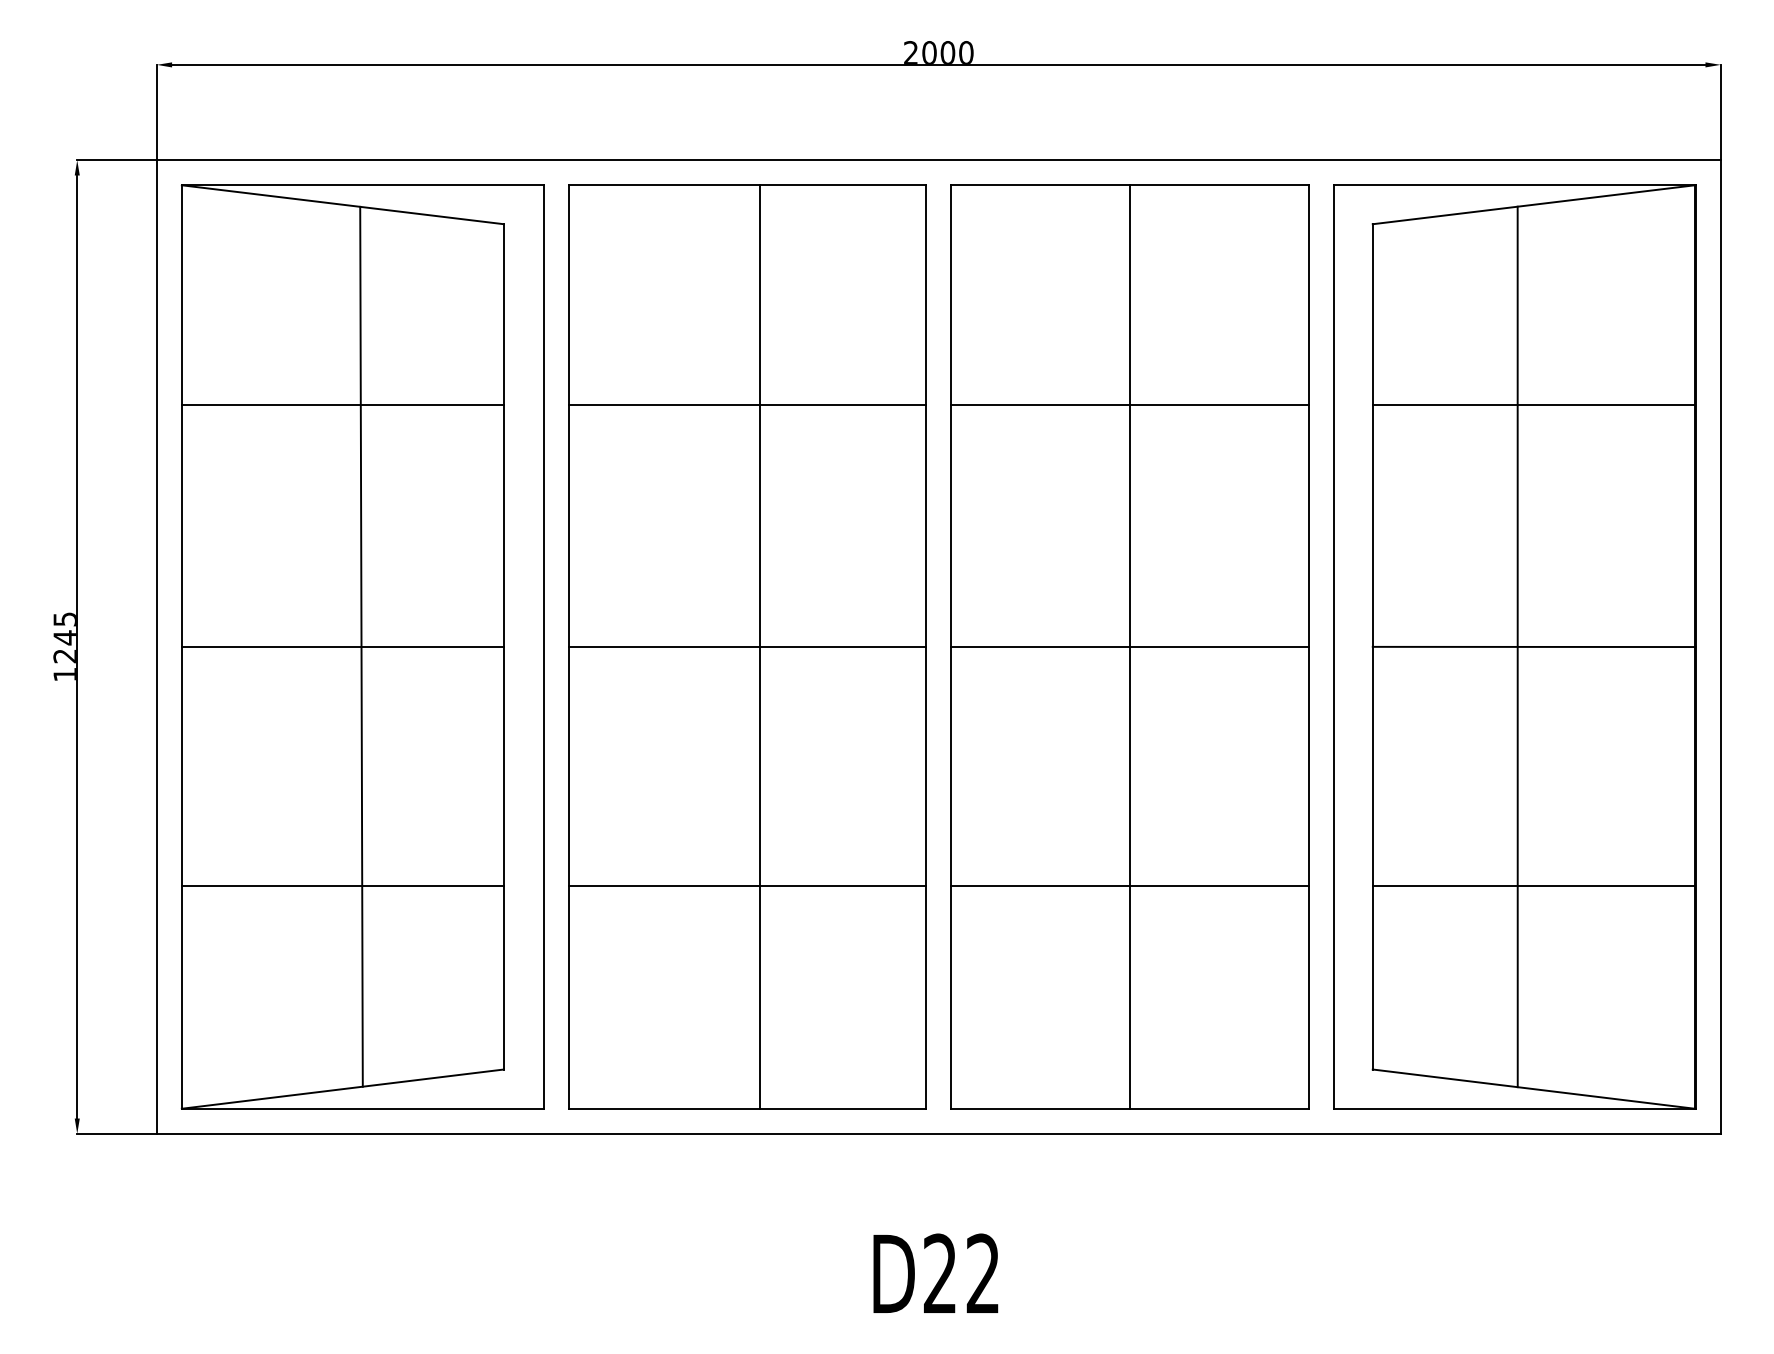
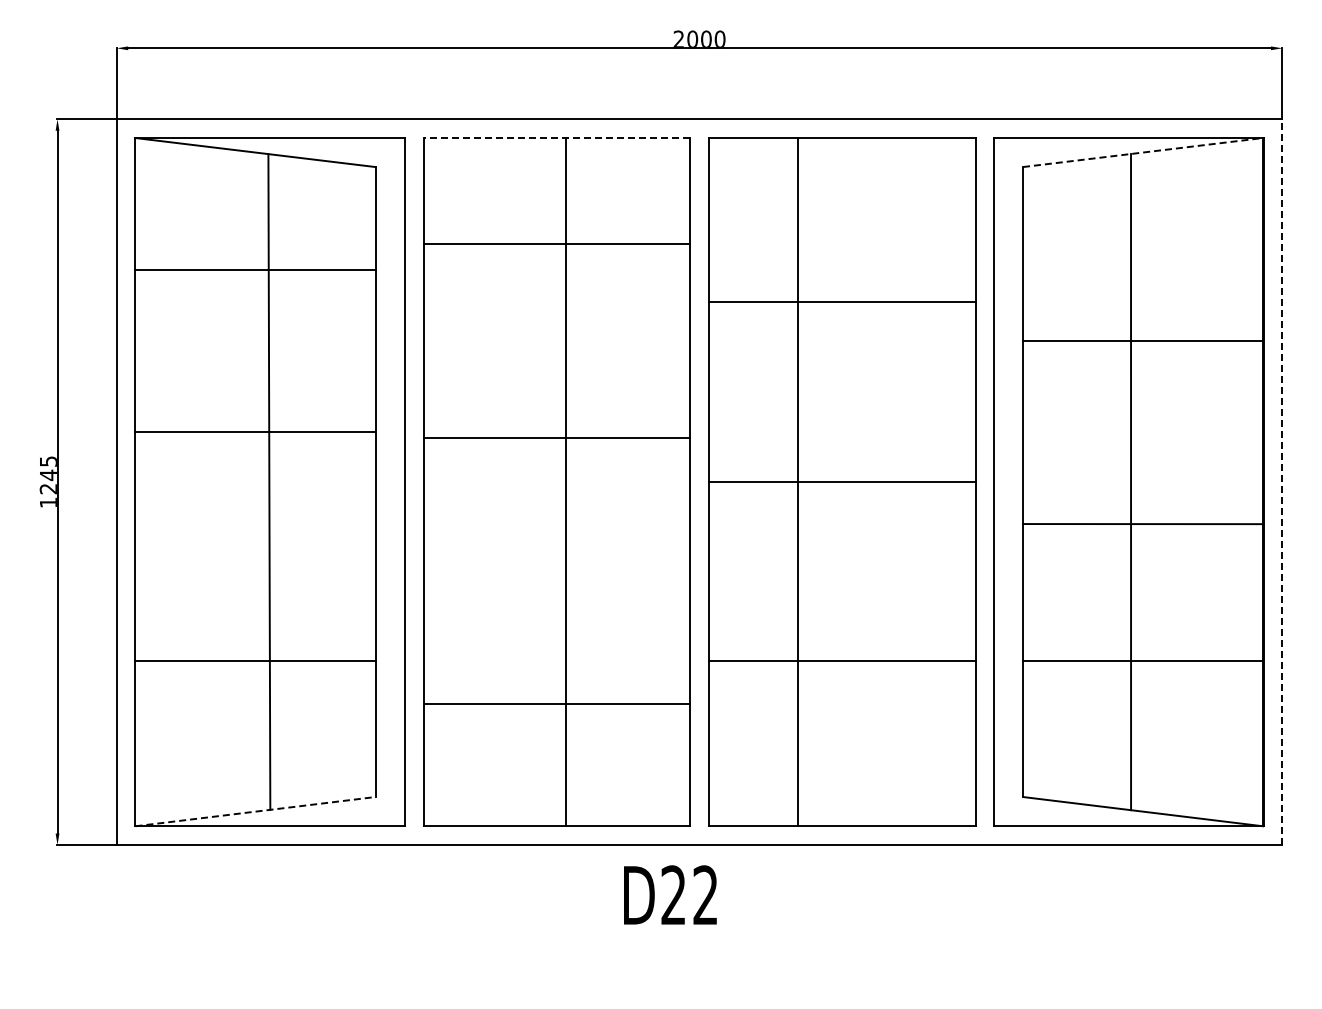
line: (746, 185) -> (556, 138), solid -> dashed
line: (1534, 204) -> (1143, 152), solid -> dashed
line: (342, 405) -> (255, 270), moved
line: (746, 405) -> (556, 244), moved
line: (1534, 405) -> (1143, 341), moved
line: (342, 647) -> (255, 432), moved
line: (746, 647) -> (556, 438), moved
line: (1130, 647) -> (798, 482), moved
line: (1534, 647) -> (1143, 524), moved
line: (1720, 647) -> (1282, 482), solid -> dashed
line: (746, 886) -> (556, 703), moved
line: (342, 1088) -> (255, 811), solid -> dashed
text: (935, 1272) -> (670, 894), moved

